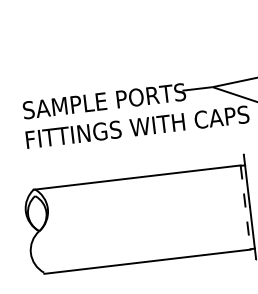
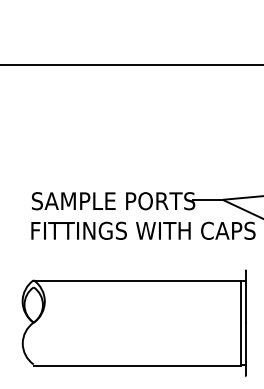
line: (245, 207) -> (241, 323), dashed -> solid

